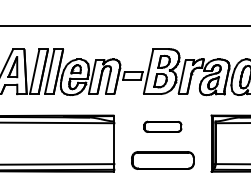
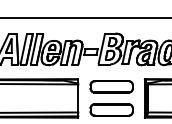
part: (162, 126) -> (111, 86), size x1.67

